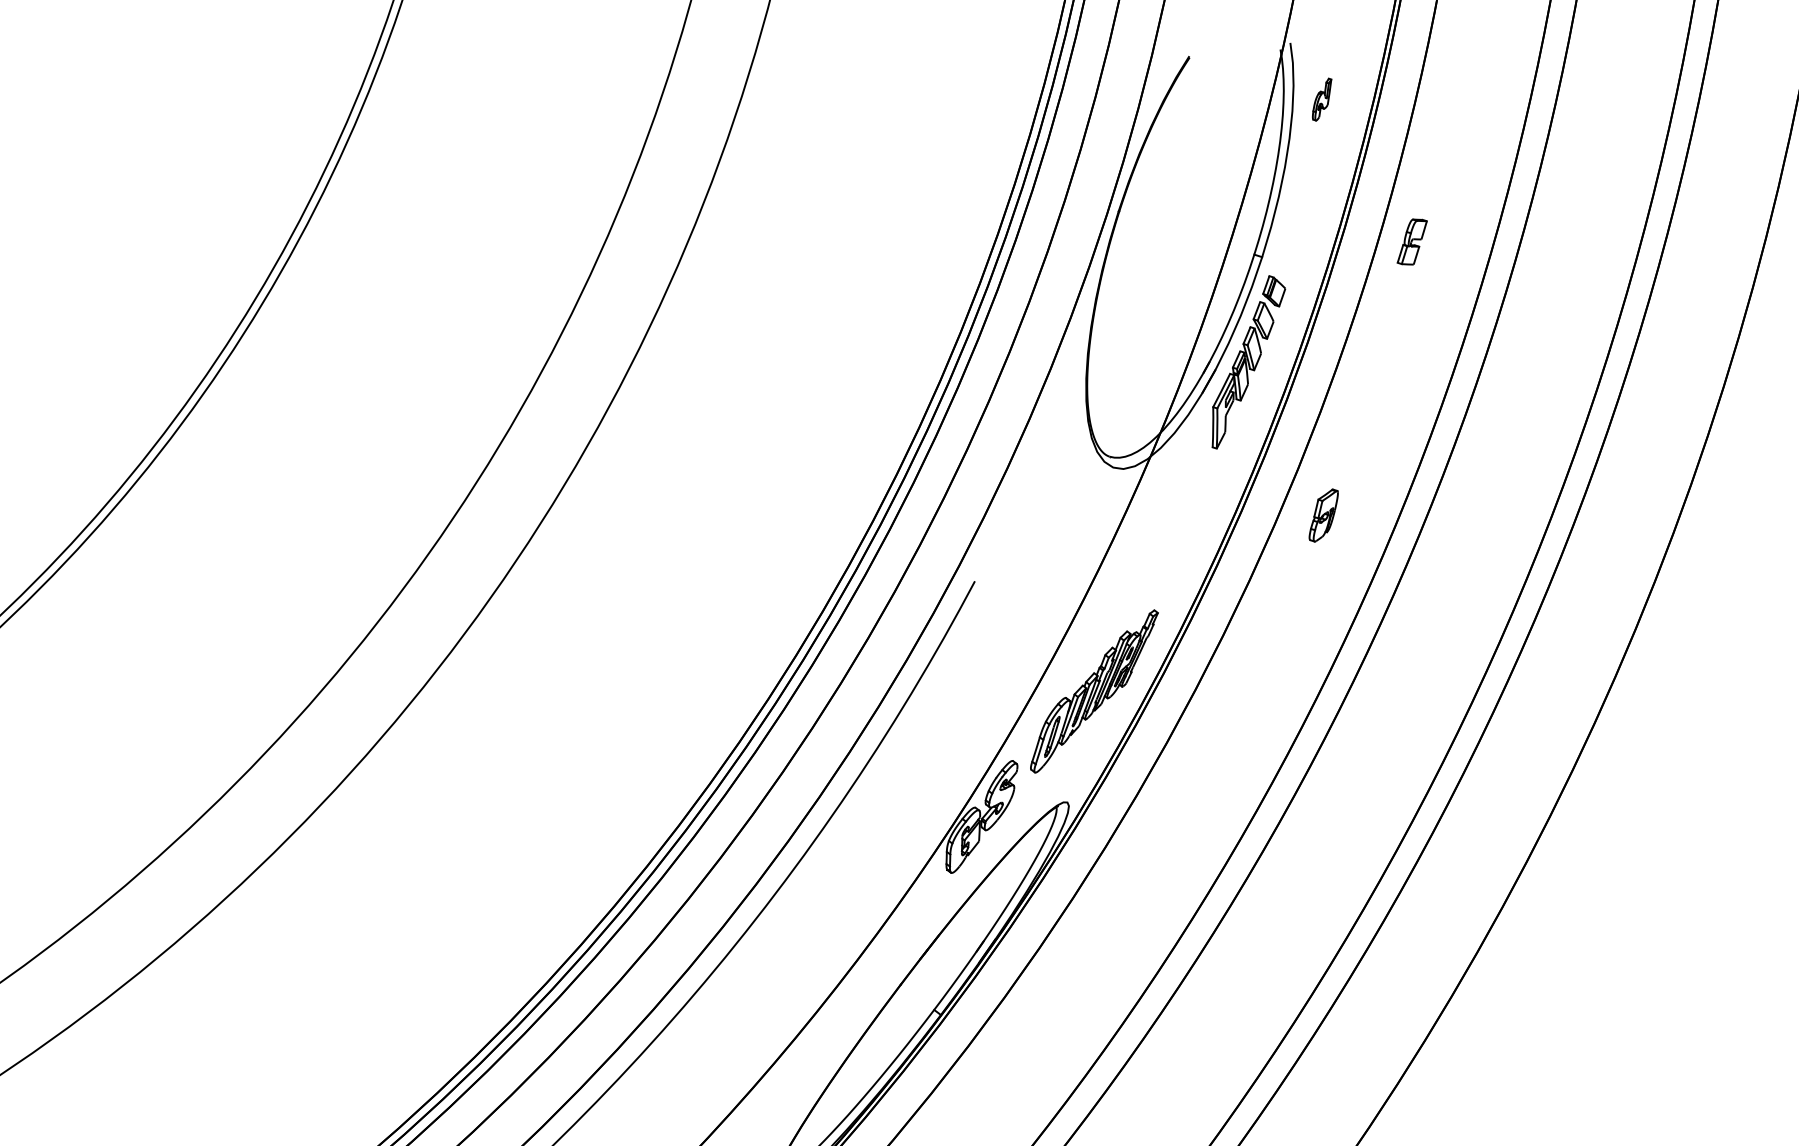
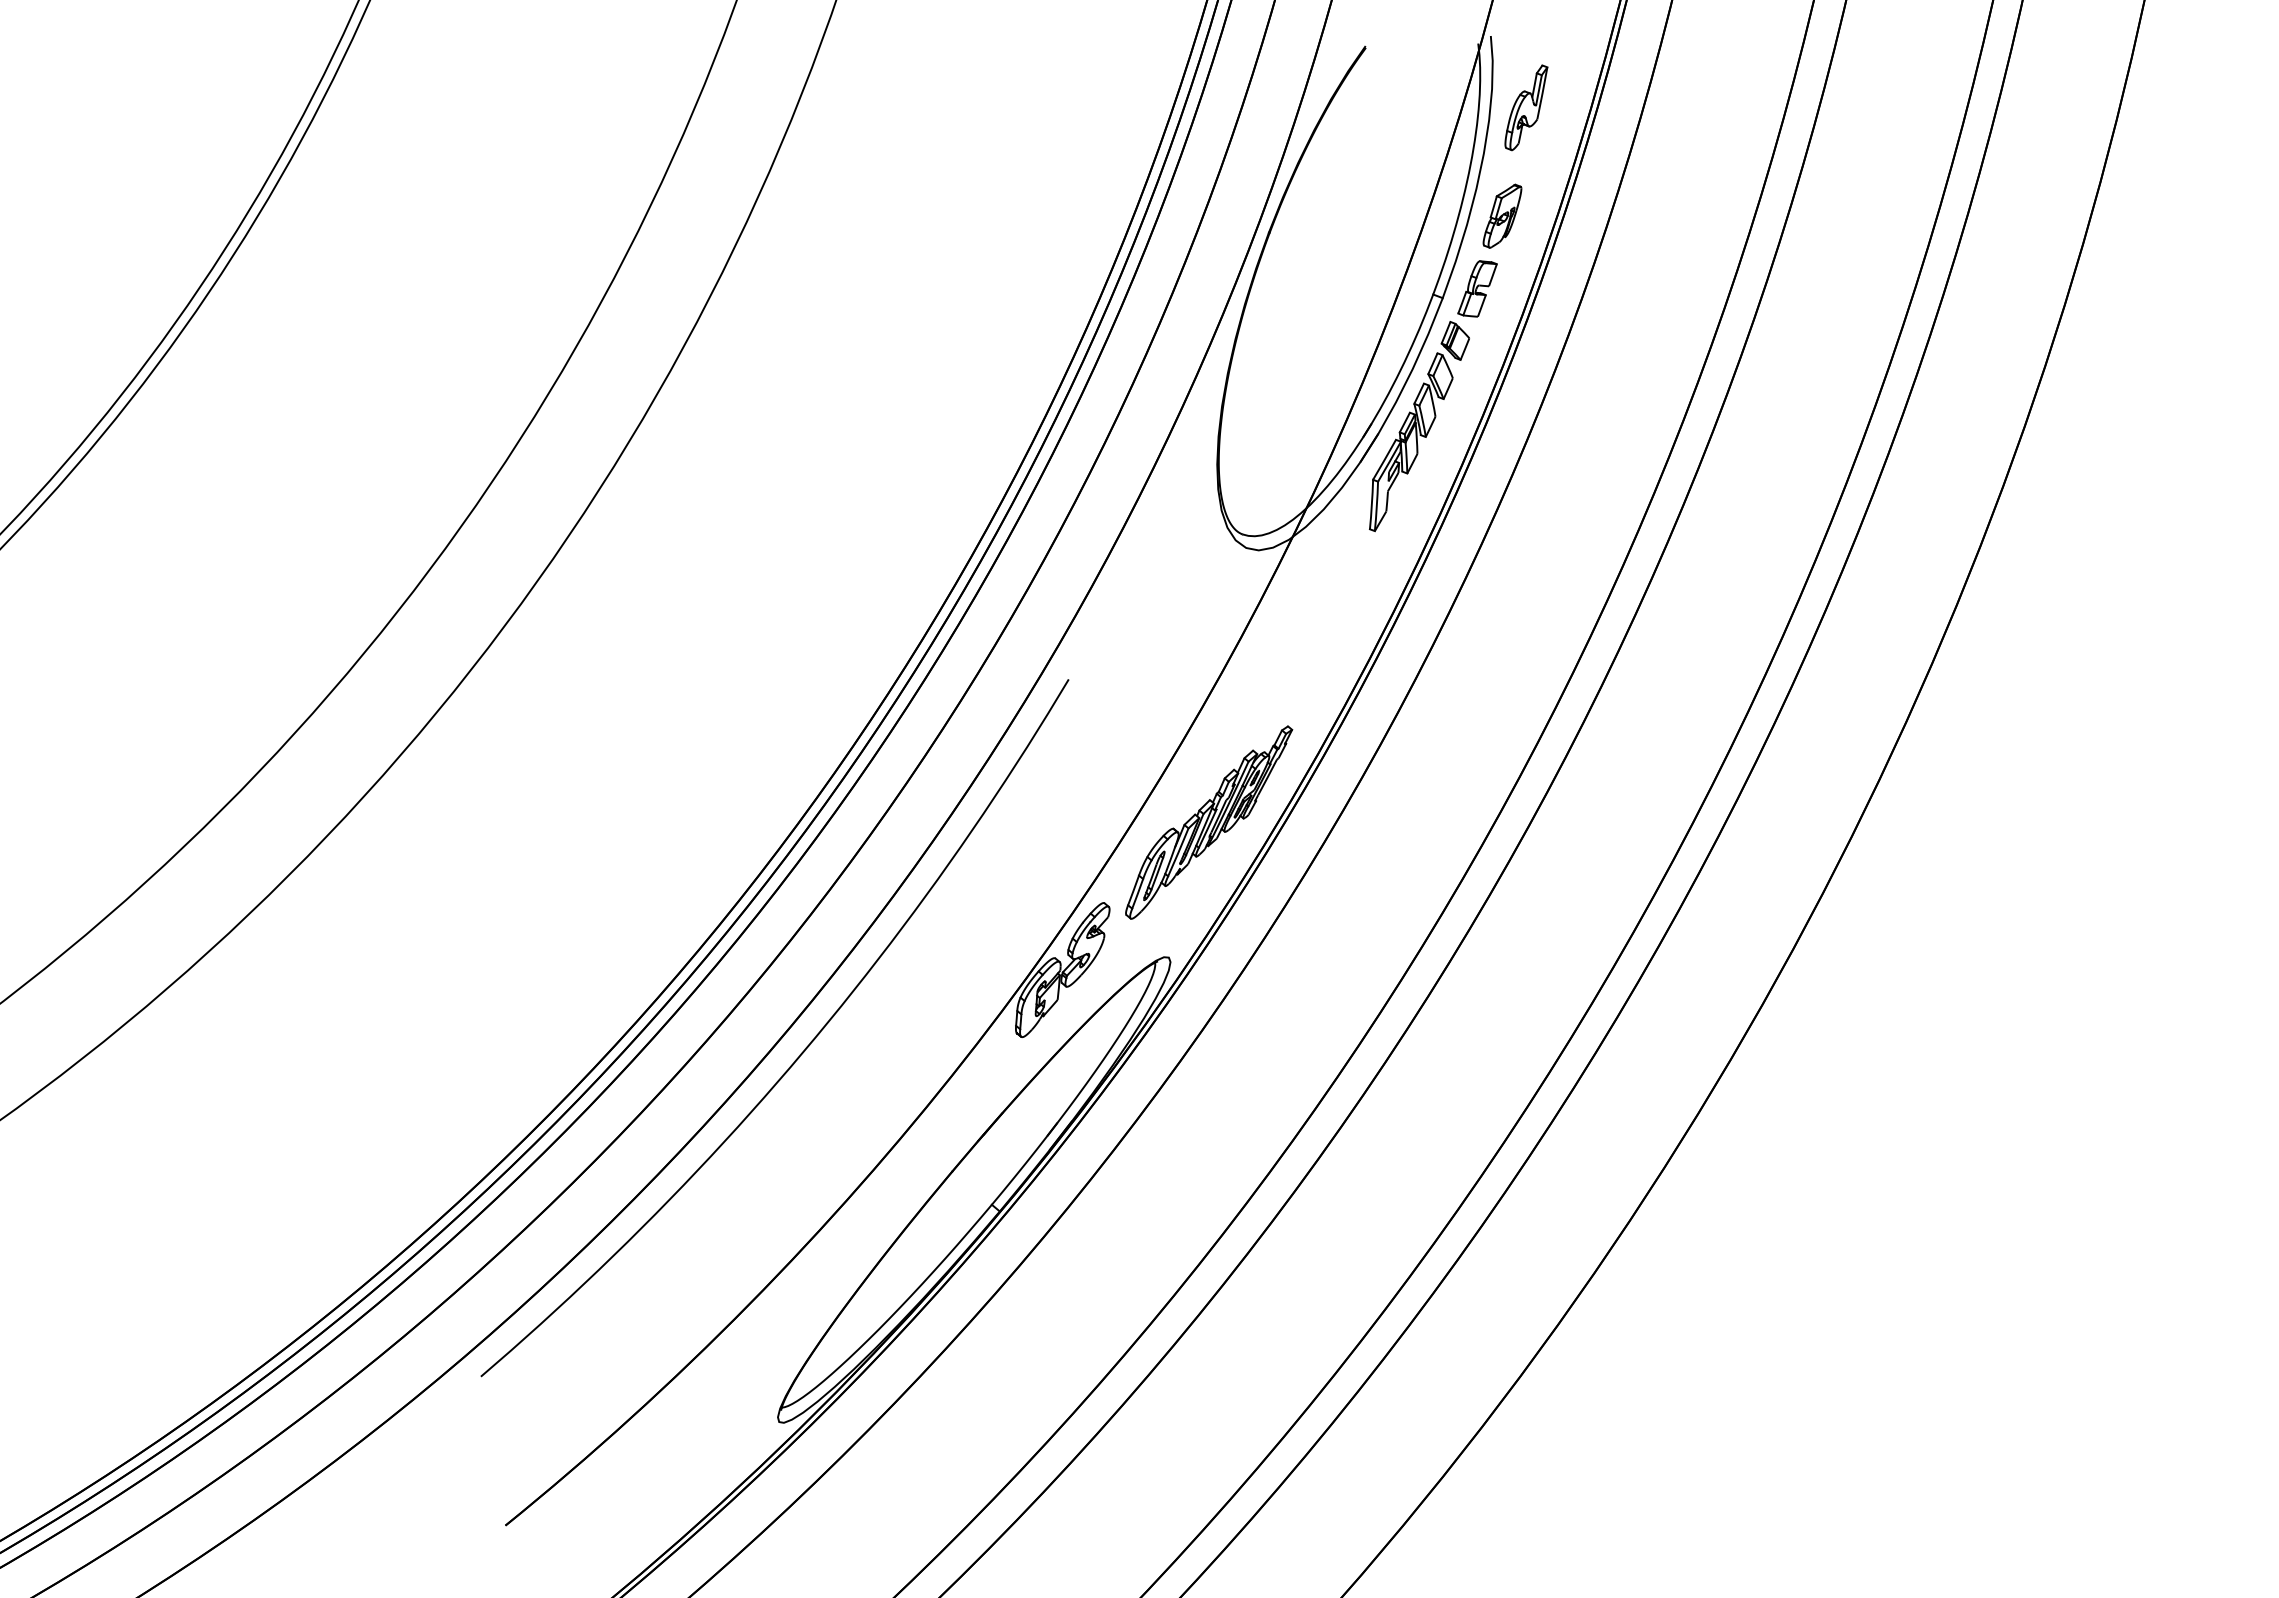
part: (1322, 99) -> (1526, 107), size x1.67
part: (1412, 241) -> (1477, 288), moved
part: (1323, 514) -> (1502, 215), moved

